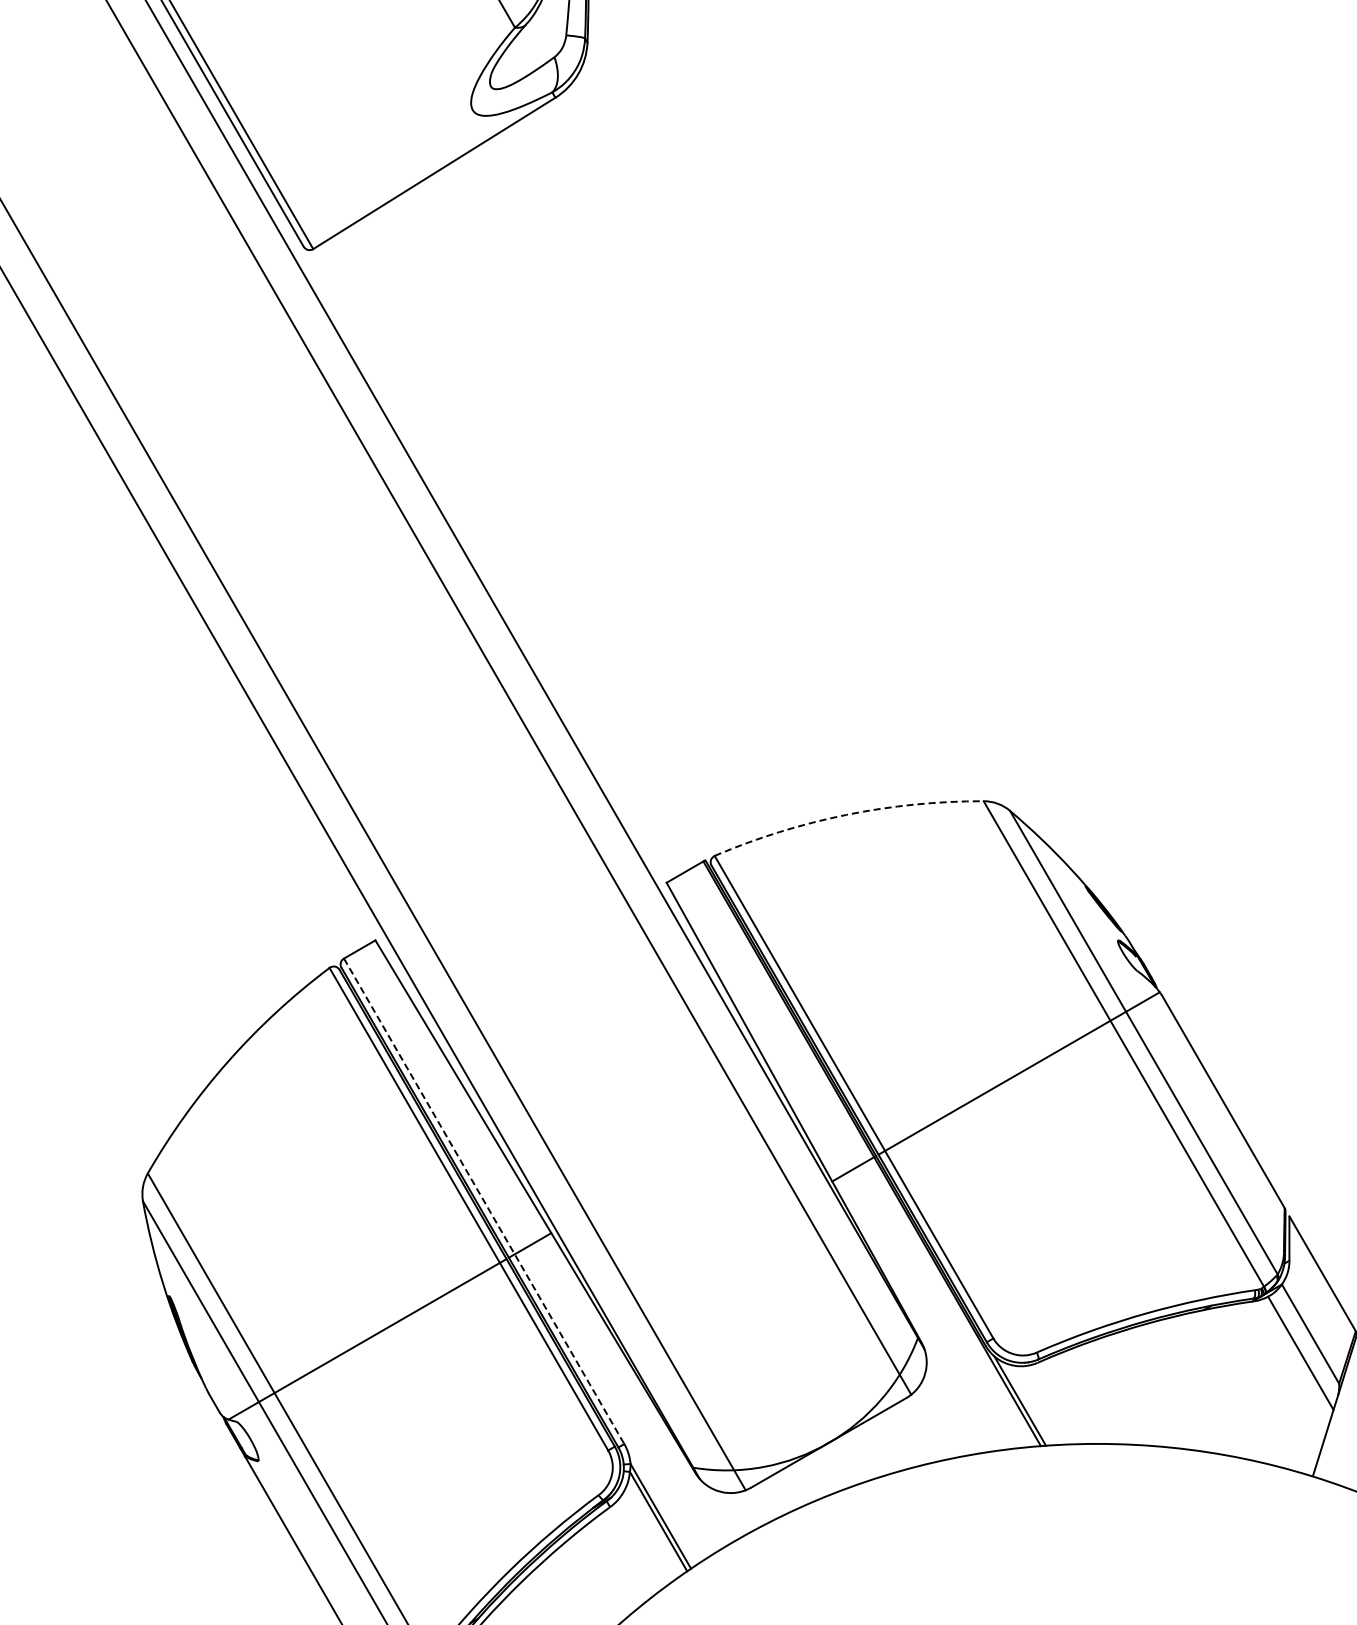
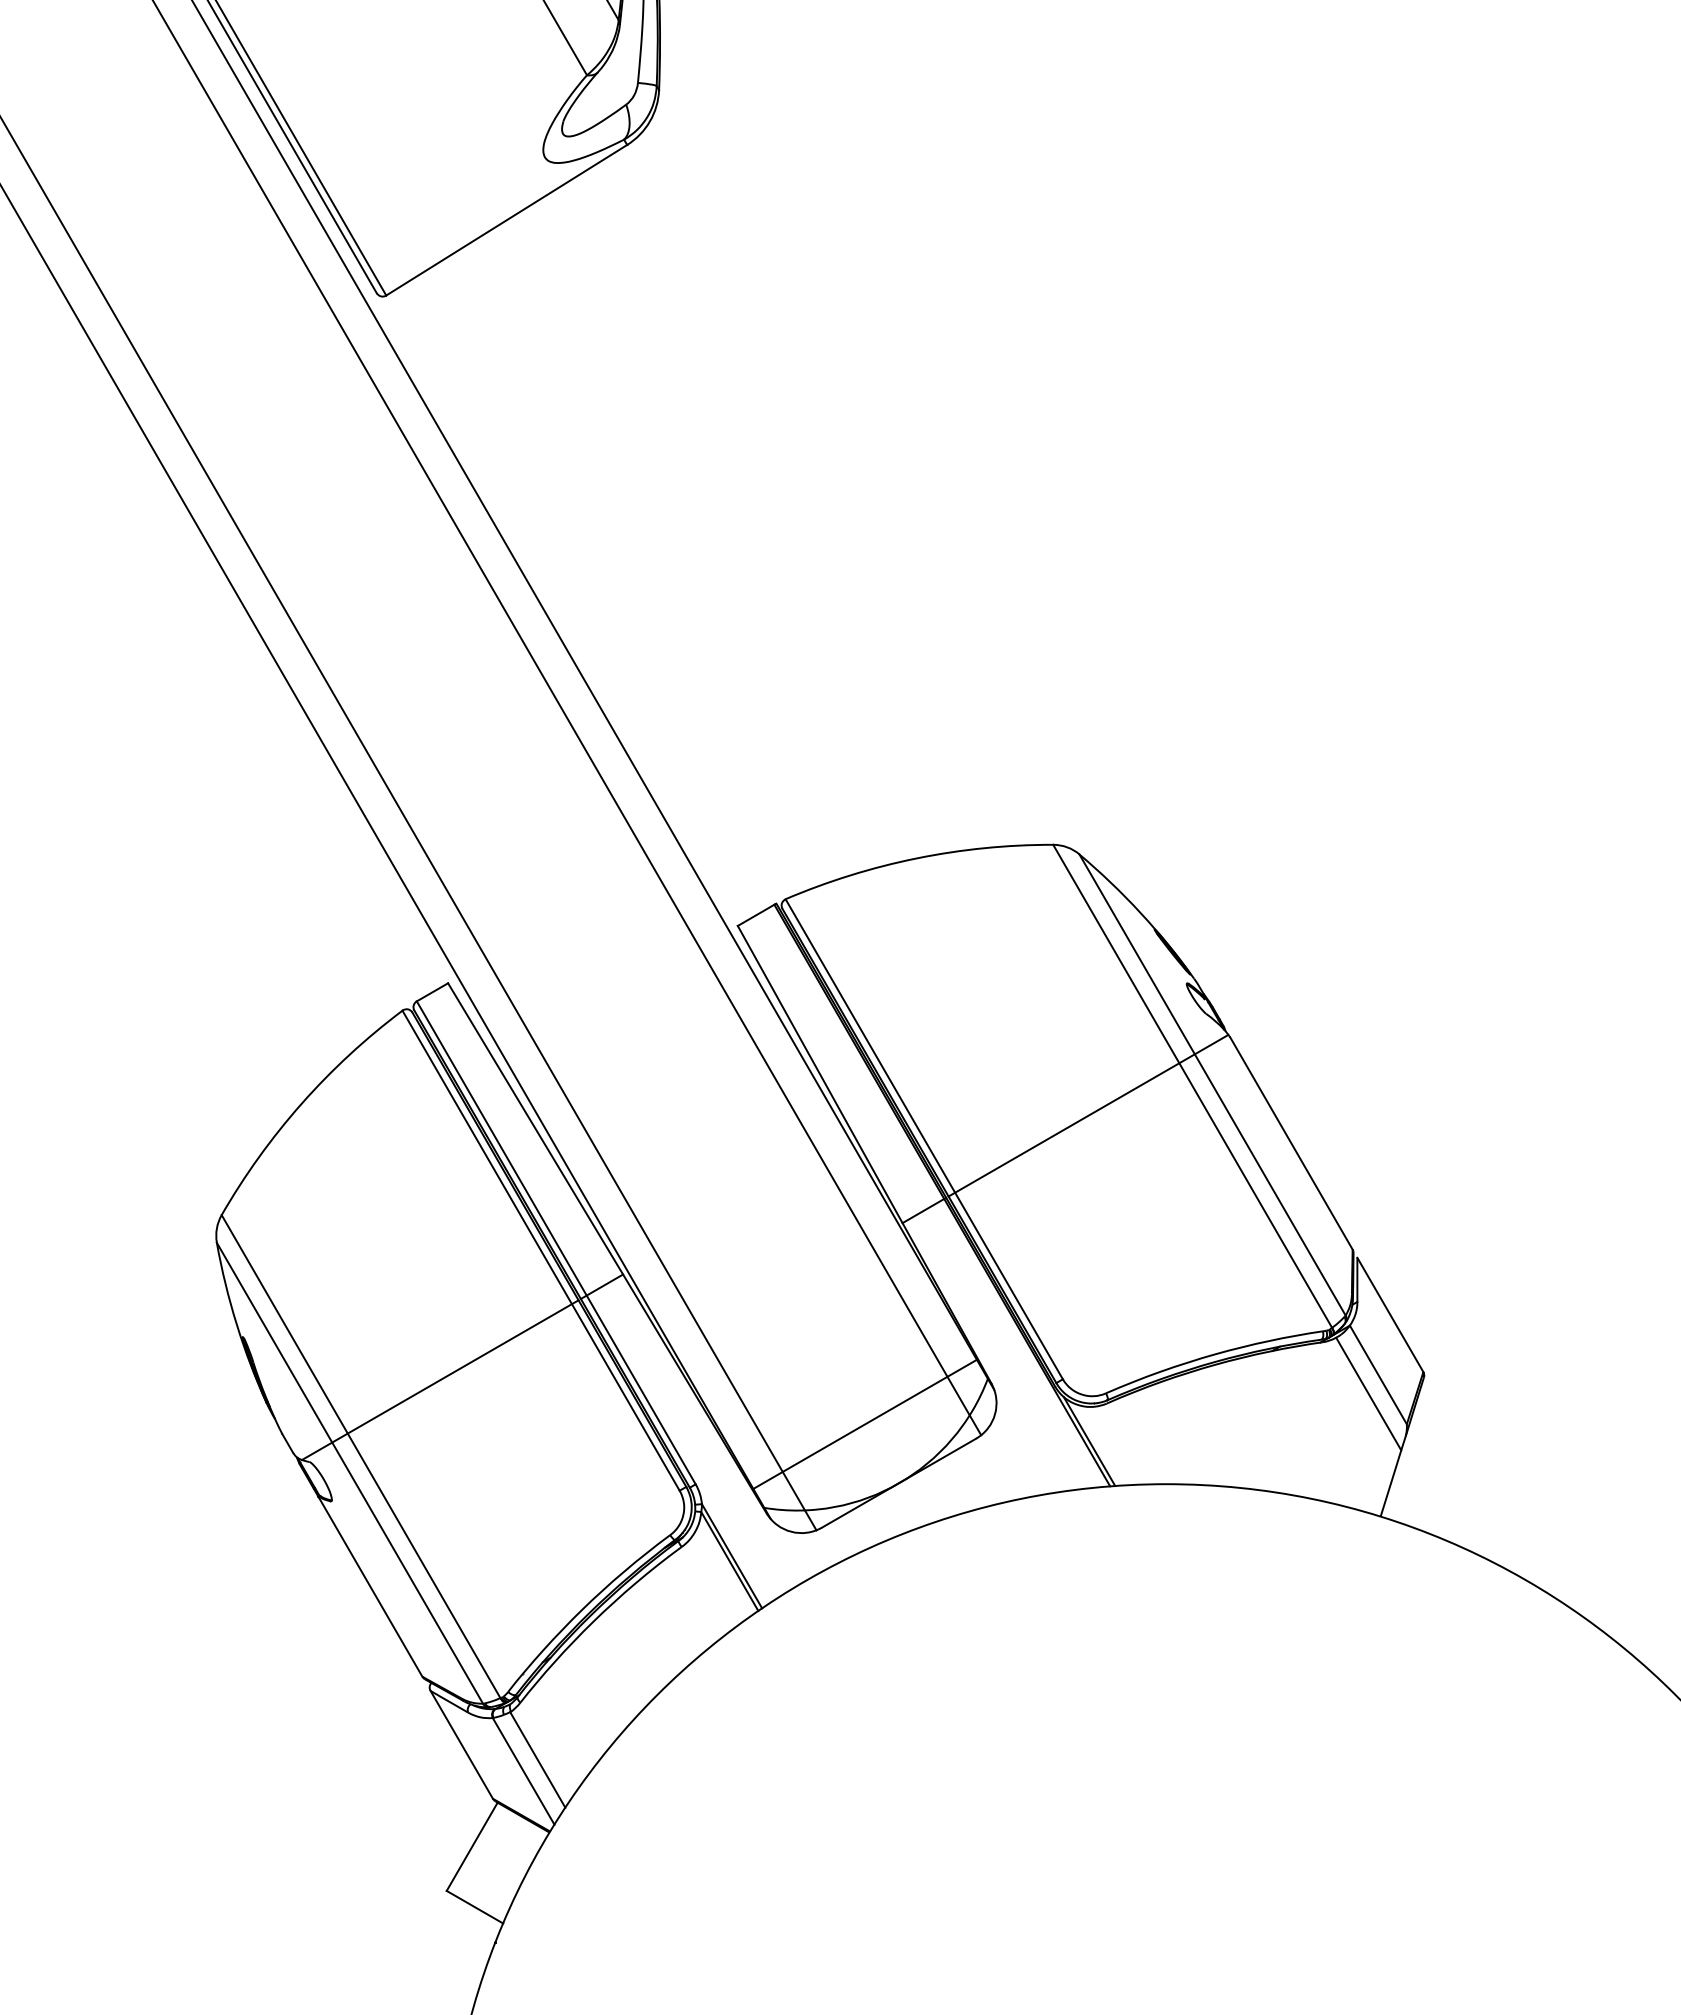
arc: (846, 814) -> (916, 858), dashed -> solid
line: (484, 1200) -> (556, 1242), dashed -> solid
line: (793, 1382) -> (864, 1423), added

